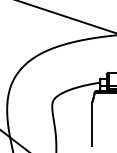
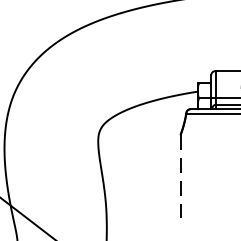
line: (91, 125) -> (179, 180), solid -> dashed

